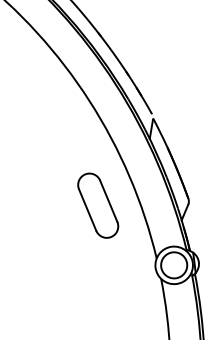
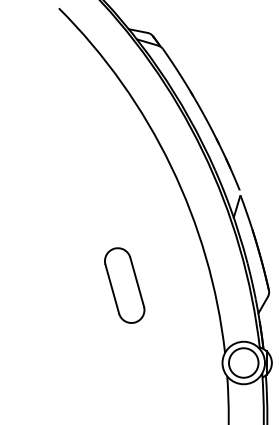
part: (98, 205) -> (124, 285), moved

